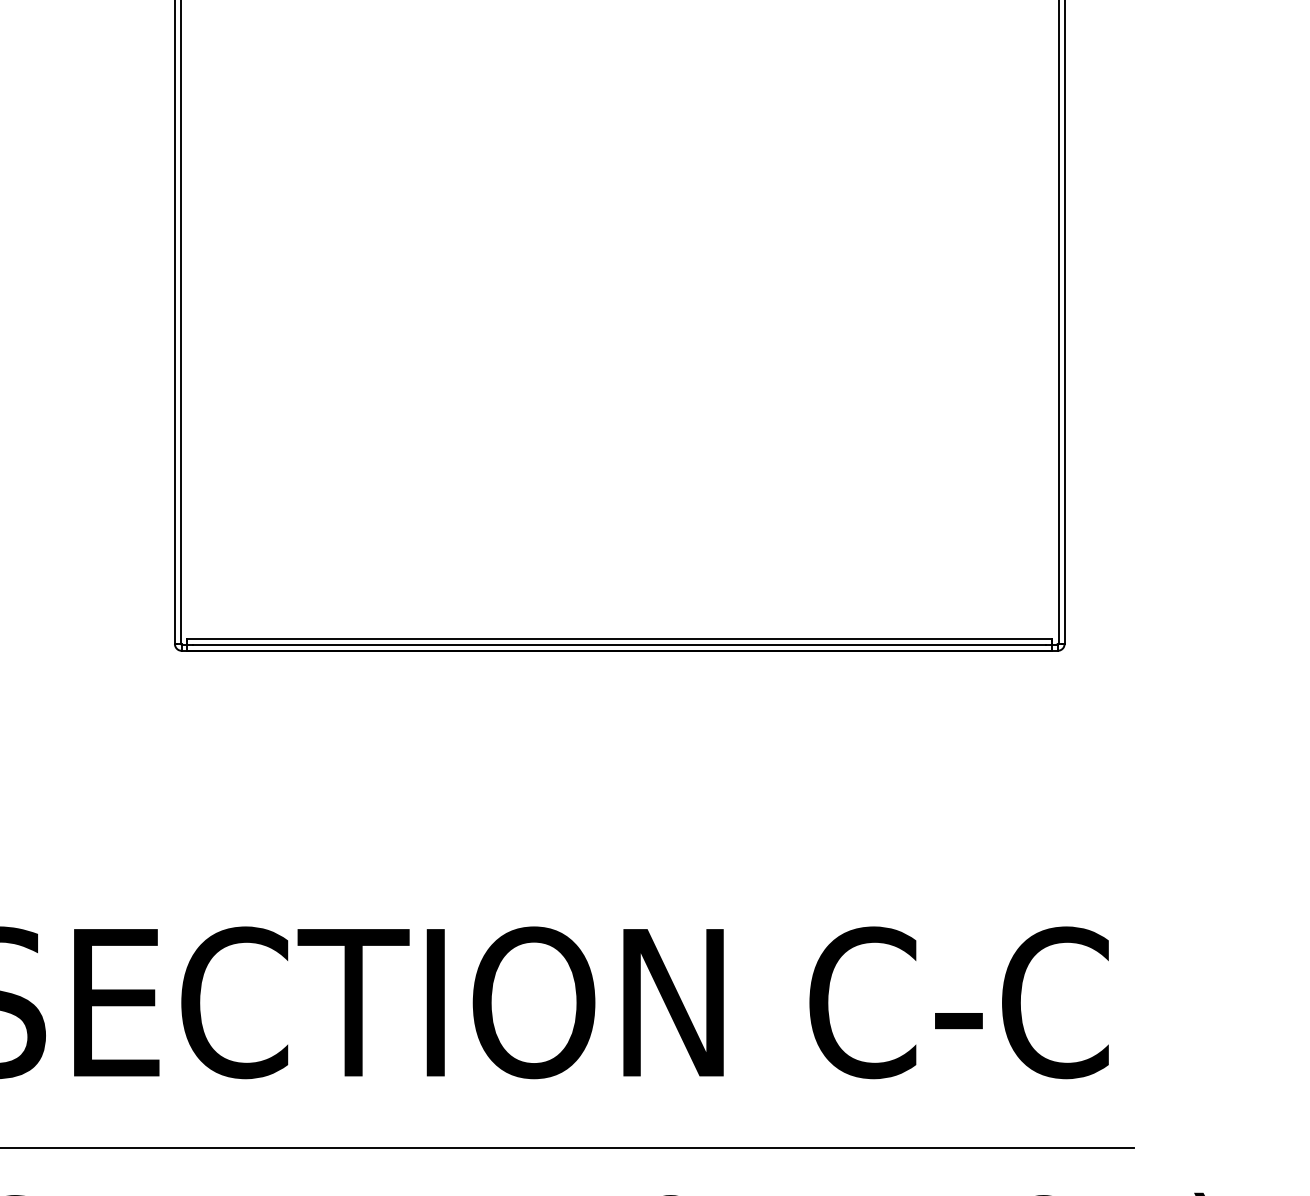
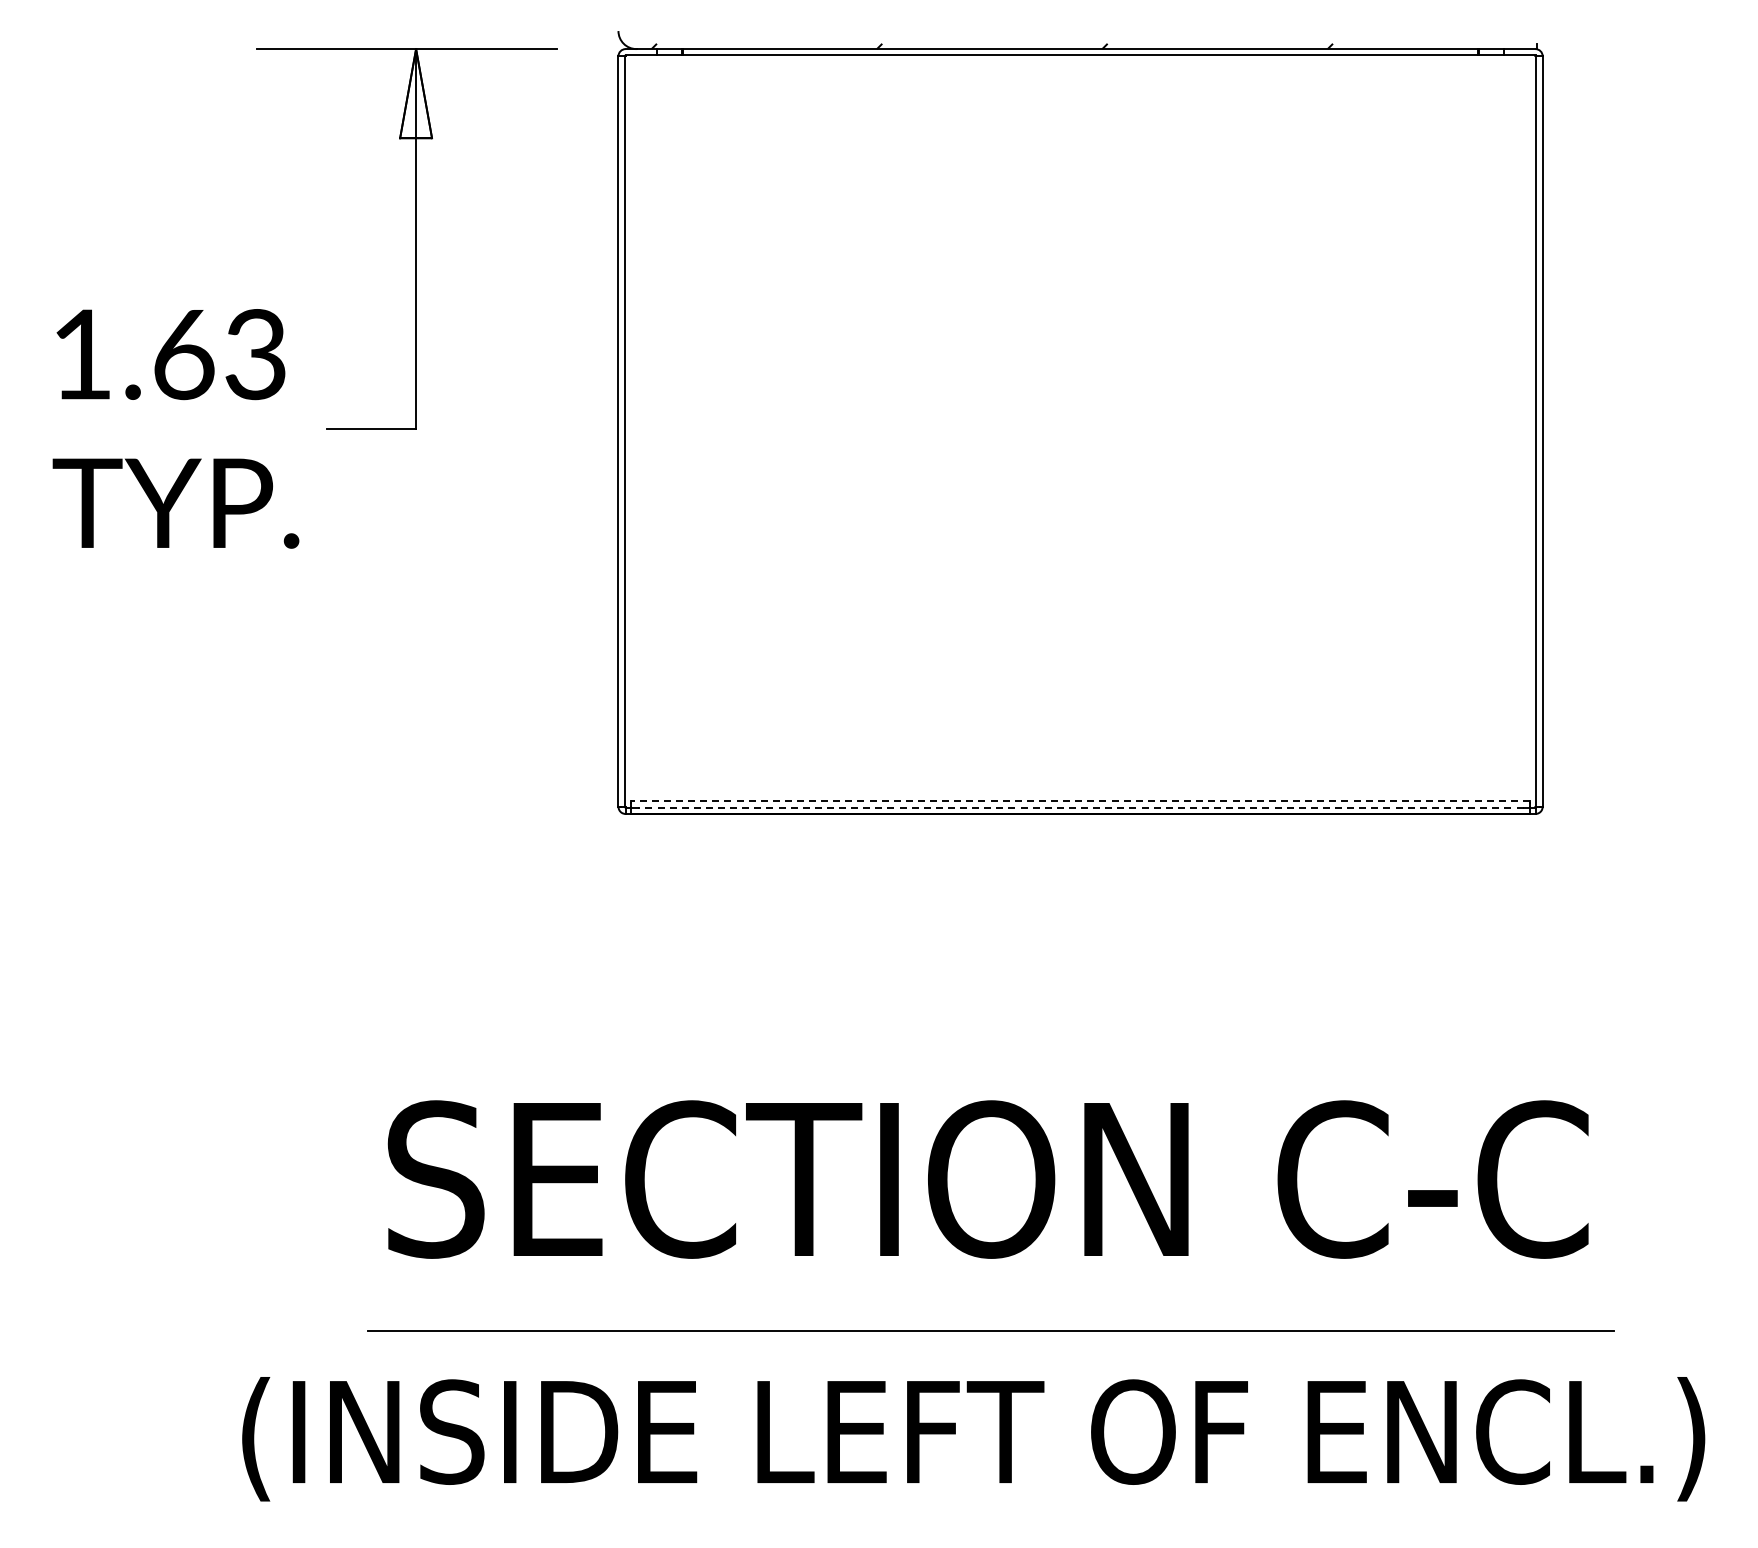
line: (619, 638) -> (1080, 801), solid -> dashed
line: (619, 644) -> (1080, 807), solid -> dashed

